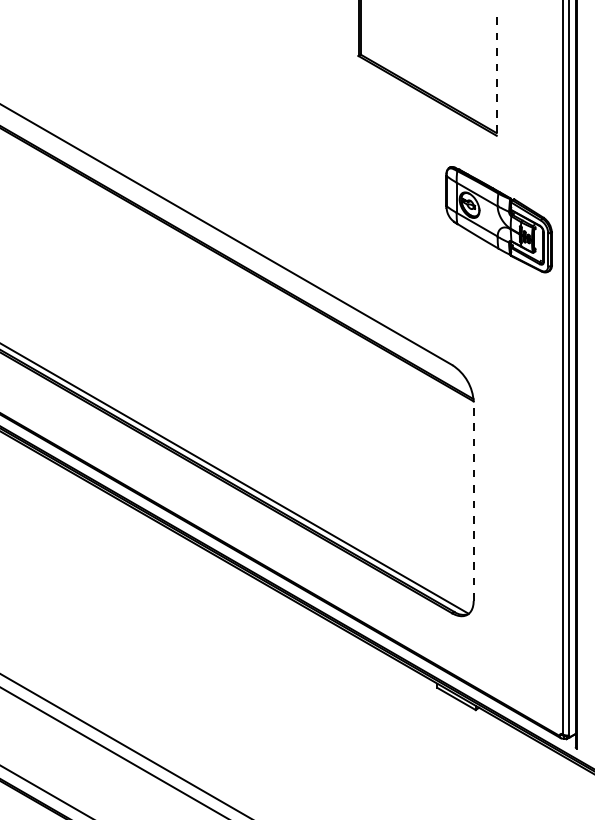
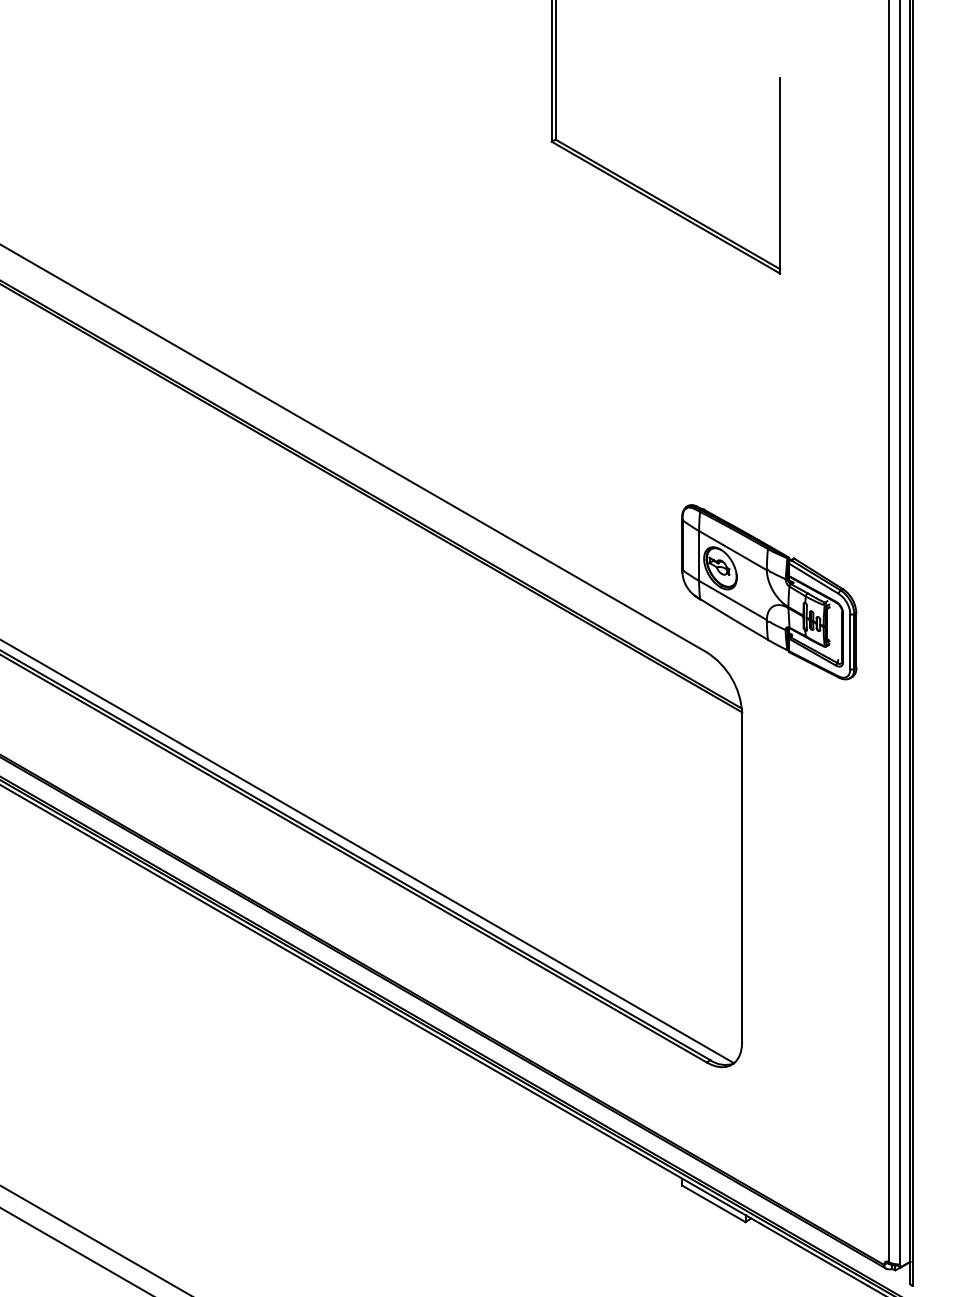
line: (496, 77) -> (779, 177), dashed -> solid
part: (498, 219) -> (768, 591), moved
line: (473, 501) -> (741, 877), dashed -> solid

